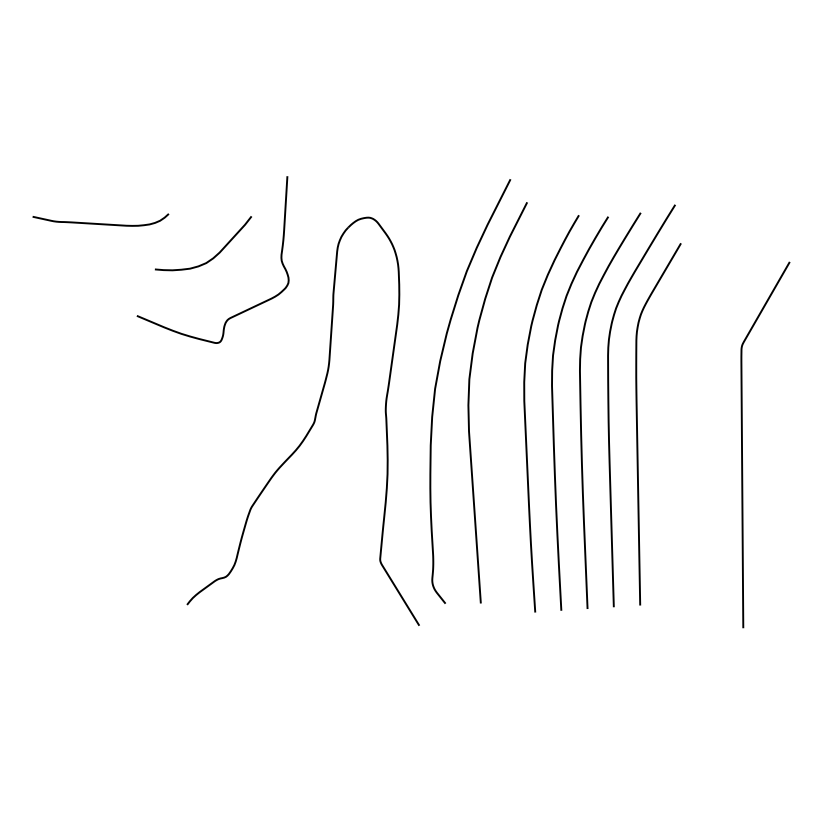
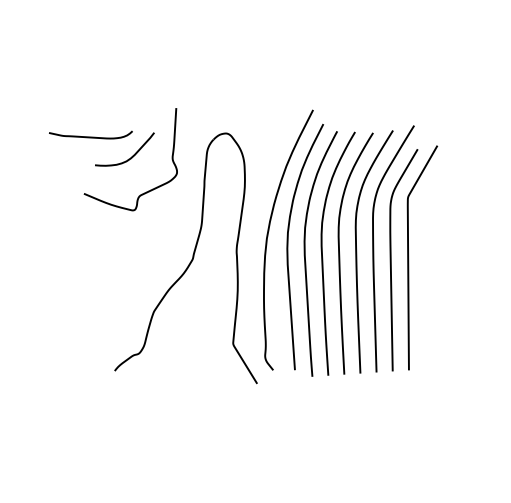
curve: (100, 222) -> (90, 136), moved
curve: (498, 413) -> (305, 253), added
curve: (744, 444) -> (409, 257), moved

